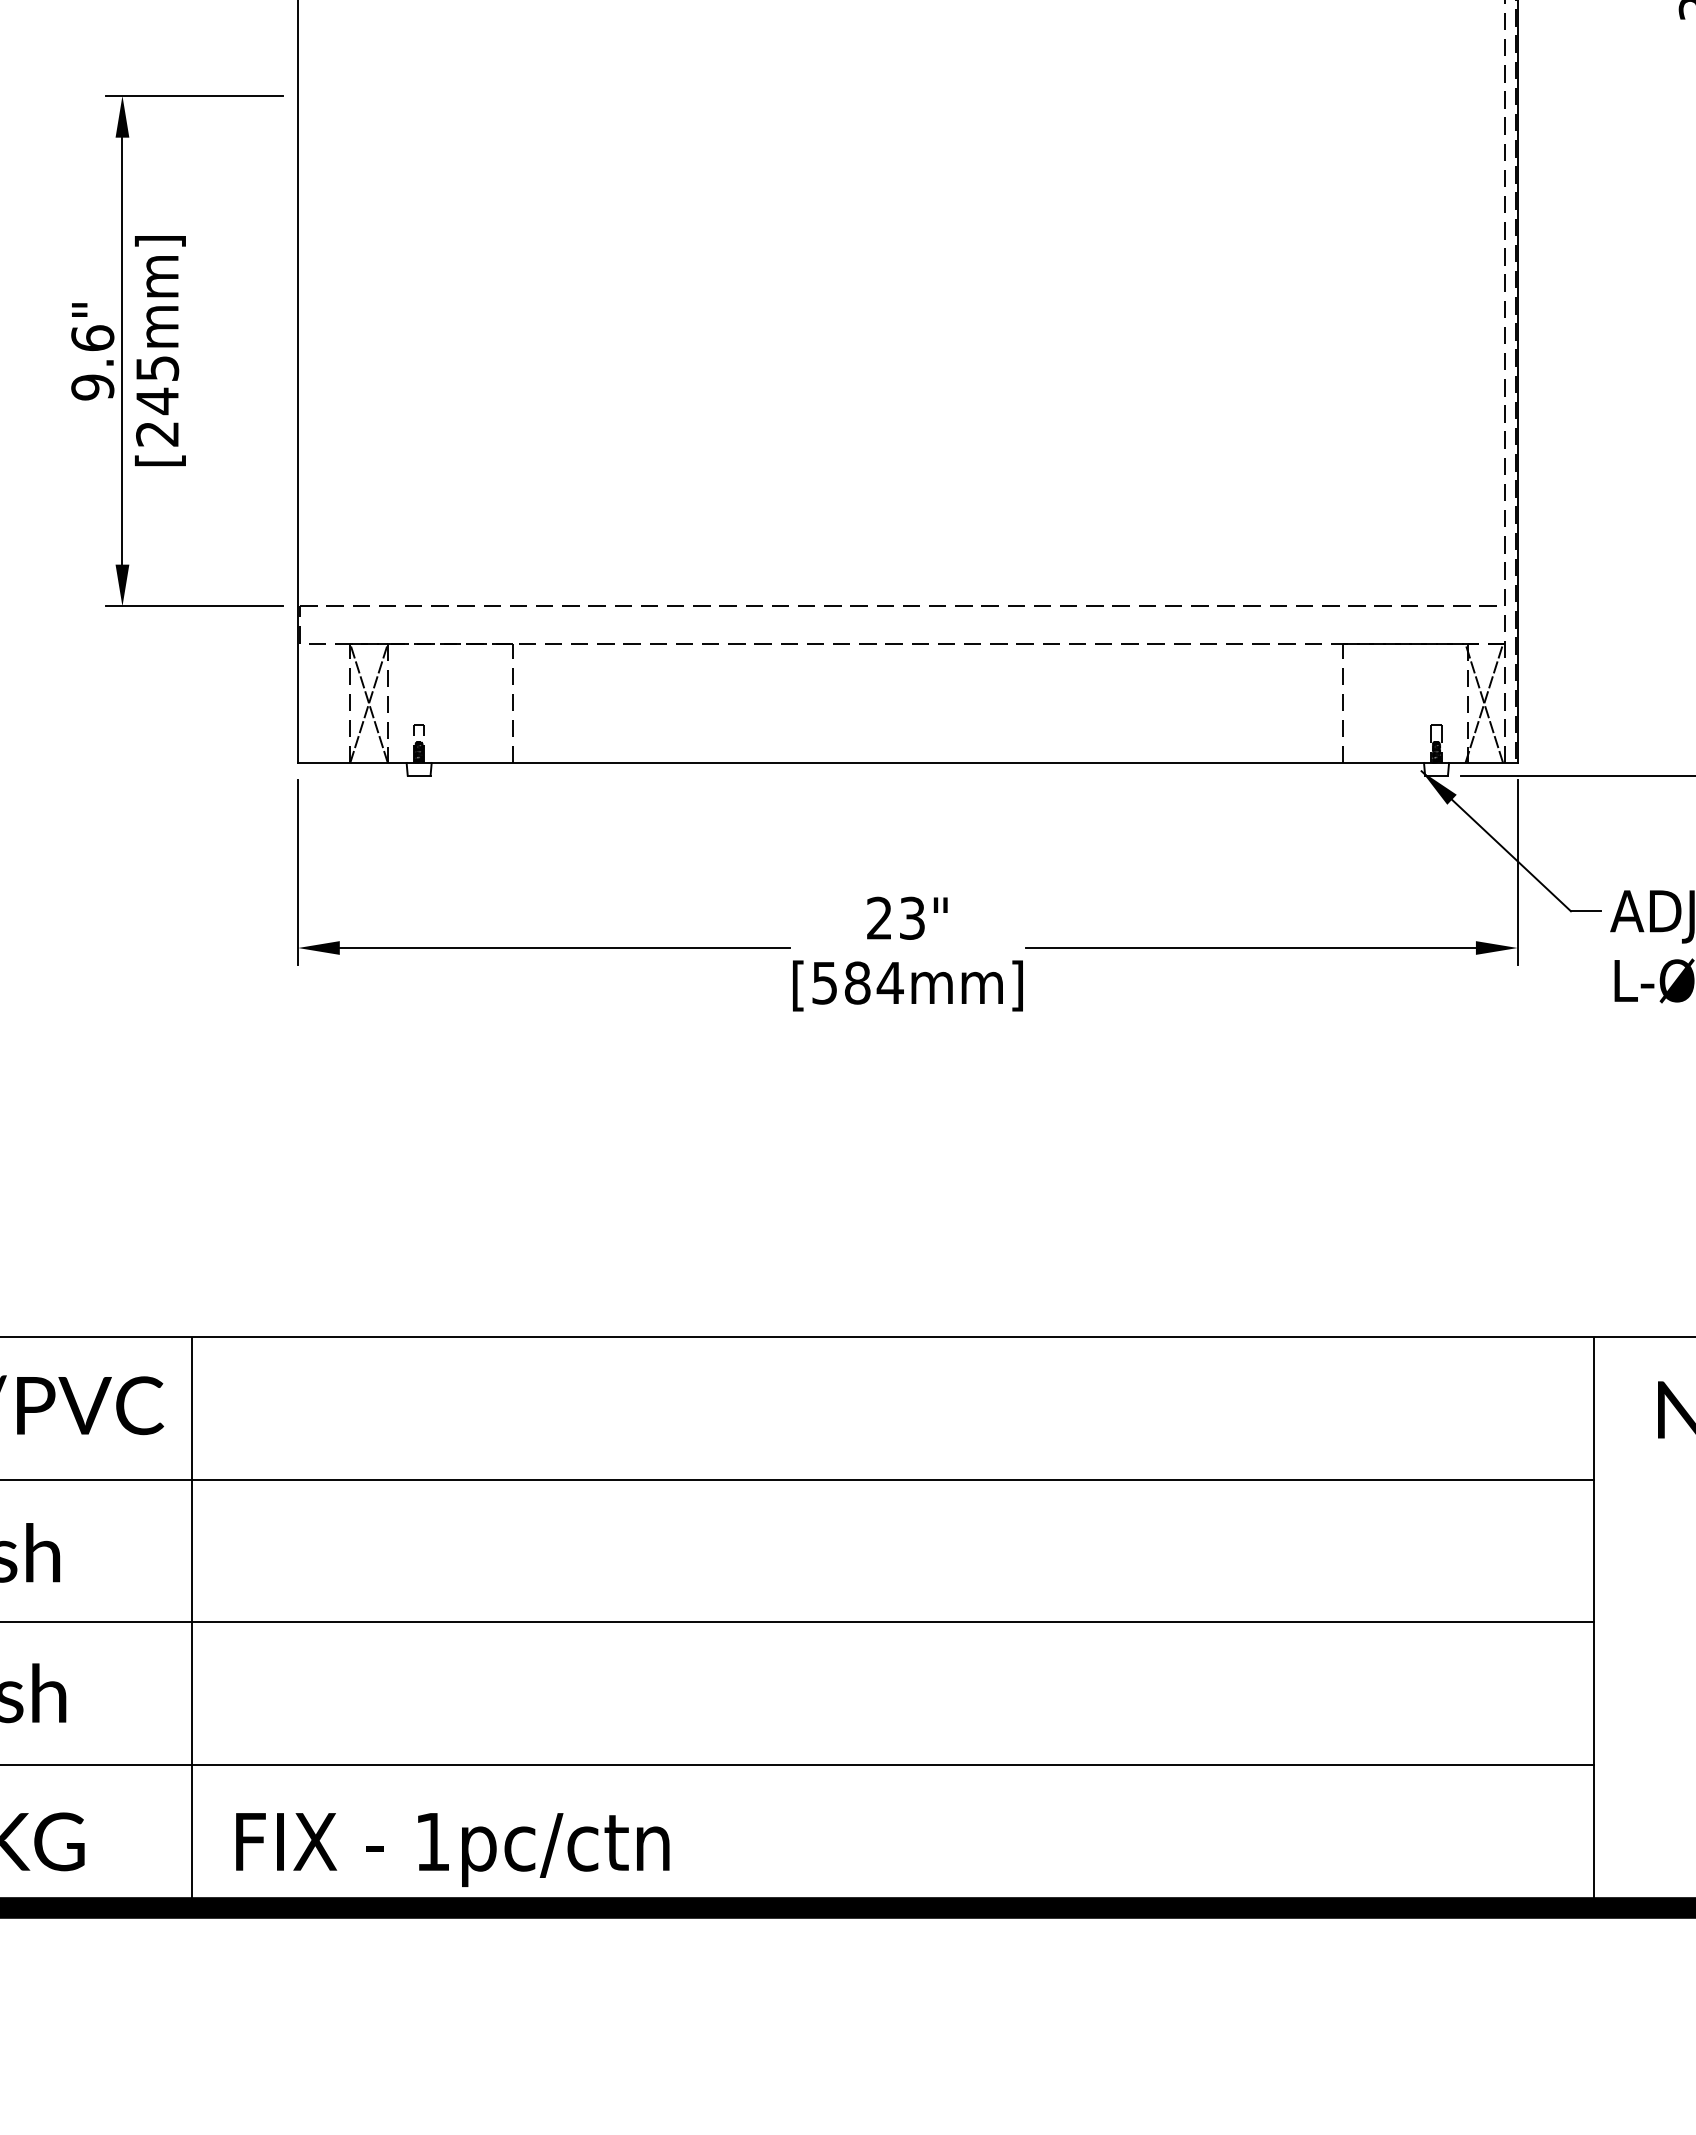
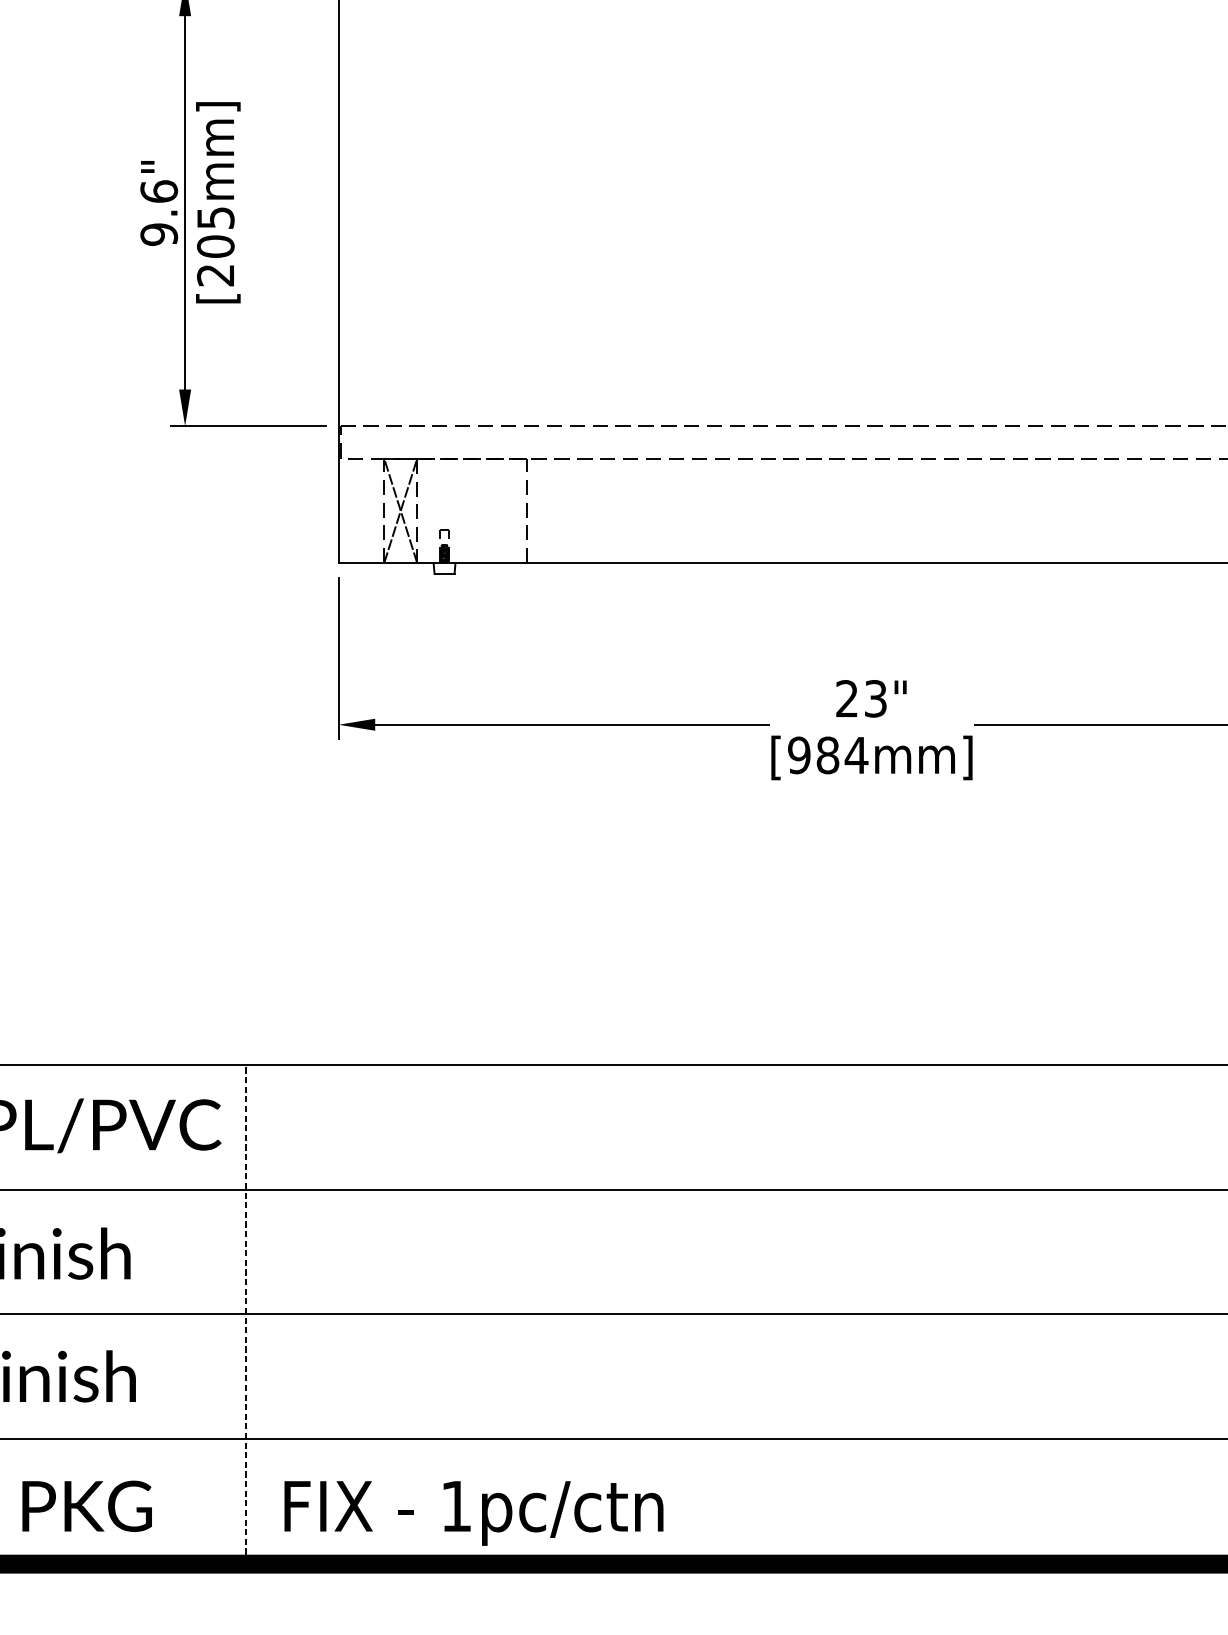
text: (157, 401) -> (215, 246), [245mm] -> [205mm]
text: (824, 982) -> (798, 754), [584mm] -> [984mm]
line: (192, 1622) -> (246, 1314), solid -> dashed

